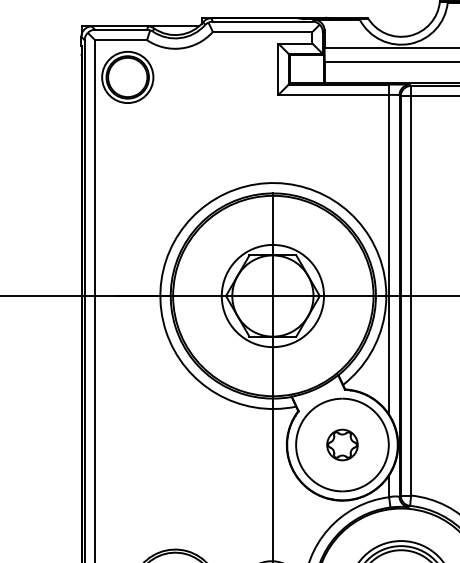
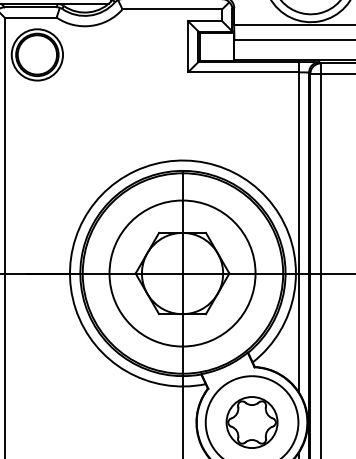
circle: (272, 296) -> (182, 273), size x1.43
part: (342, 444) -> (252, 421), size x1.67

